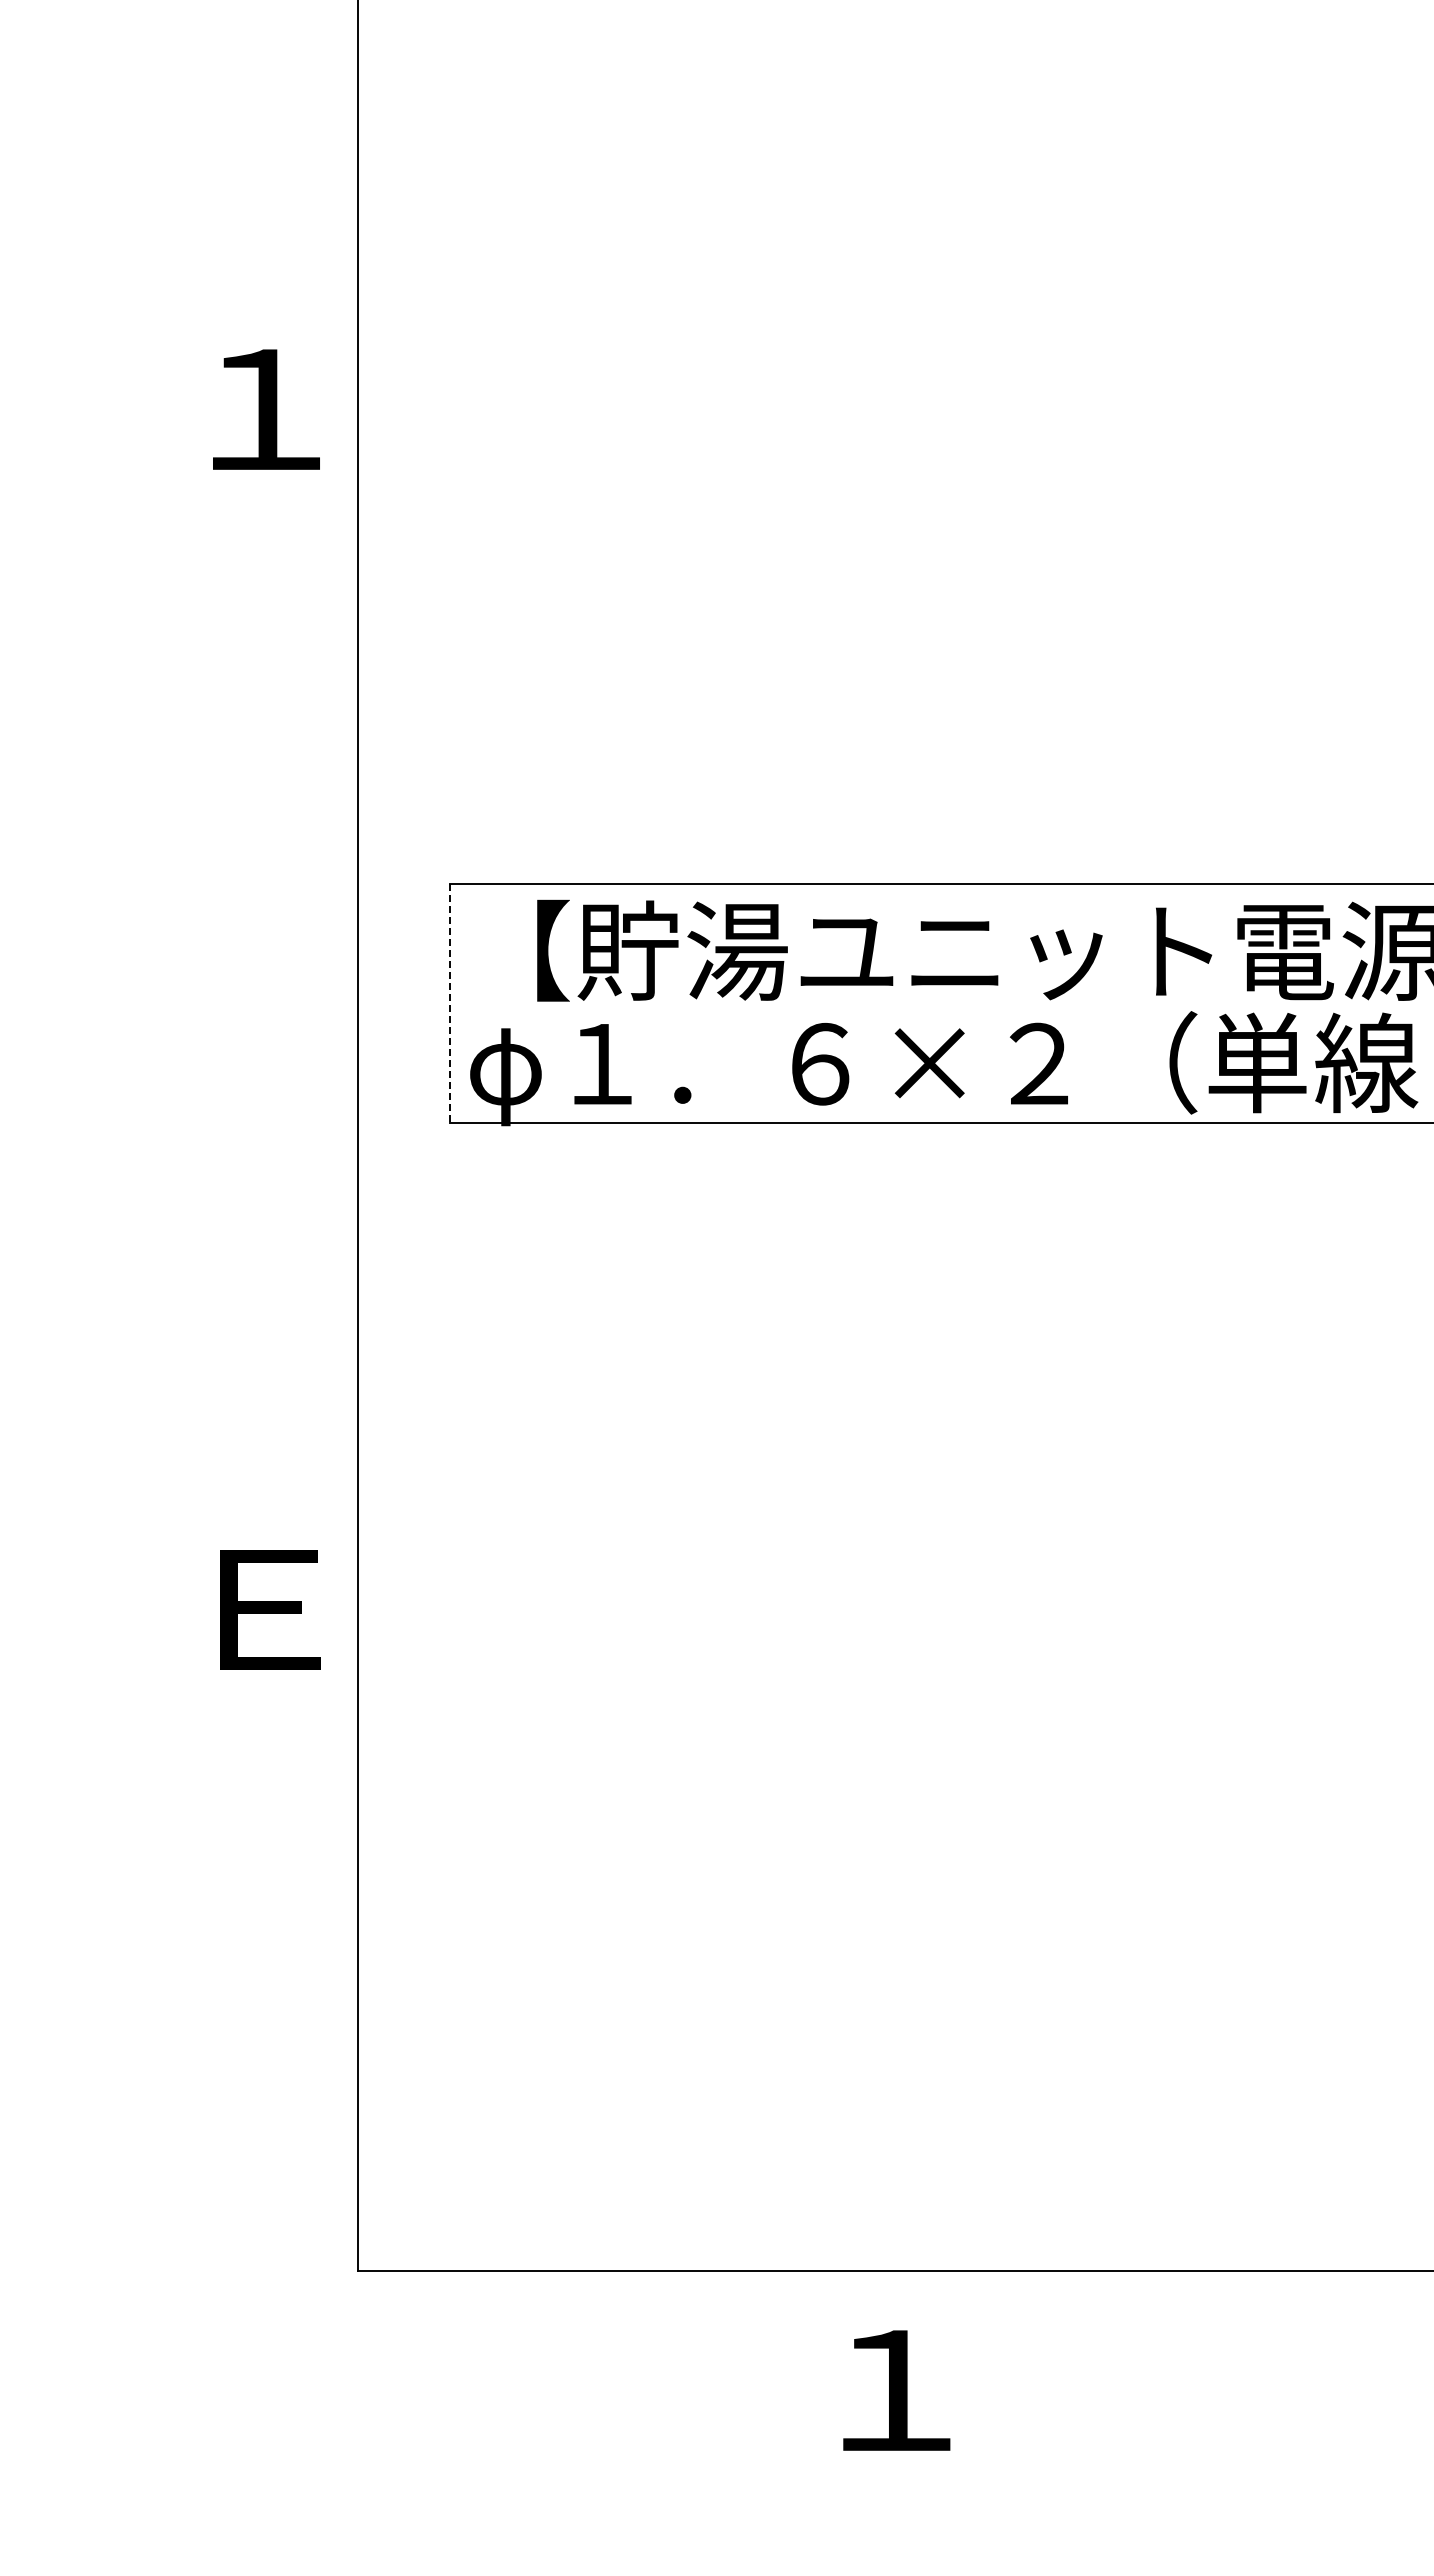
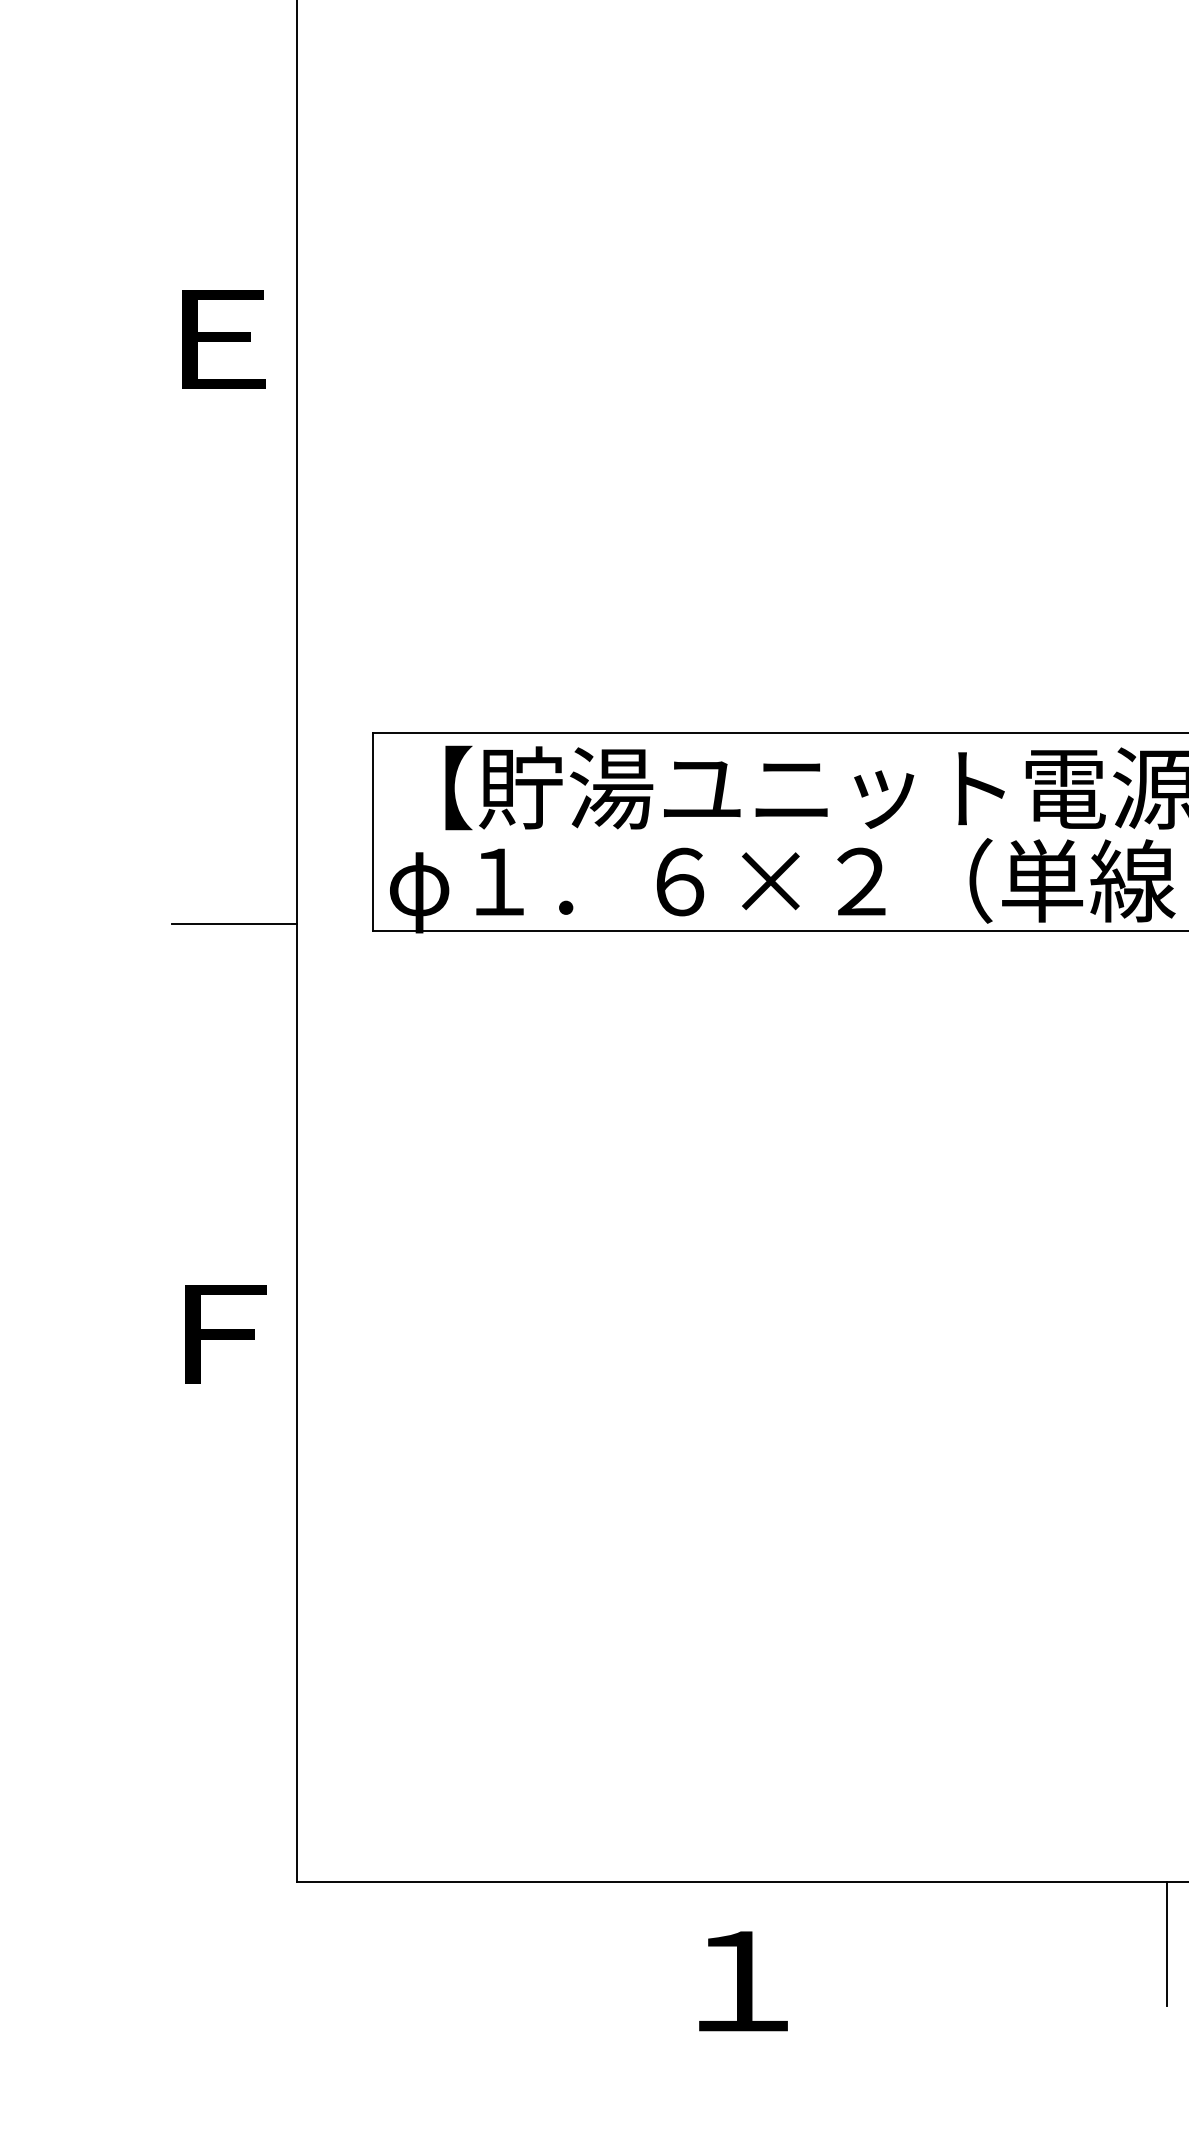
text: (266, 409) -> (221, 339), １ -> Ｅ
line: (449, 1004) -> (372, 832), dashed -> solid
line: (282, 1115) -> (234, 924), added
text: (270, 1609) -> (224, 1333), Ｅ -> Ｆ
line: (1408, 2345) -> (1167, 1943), added

